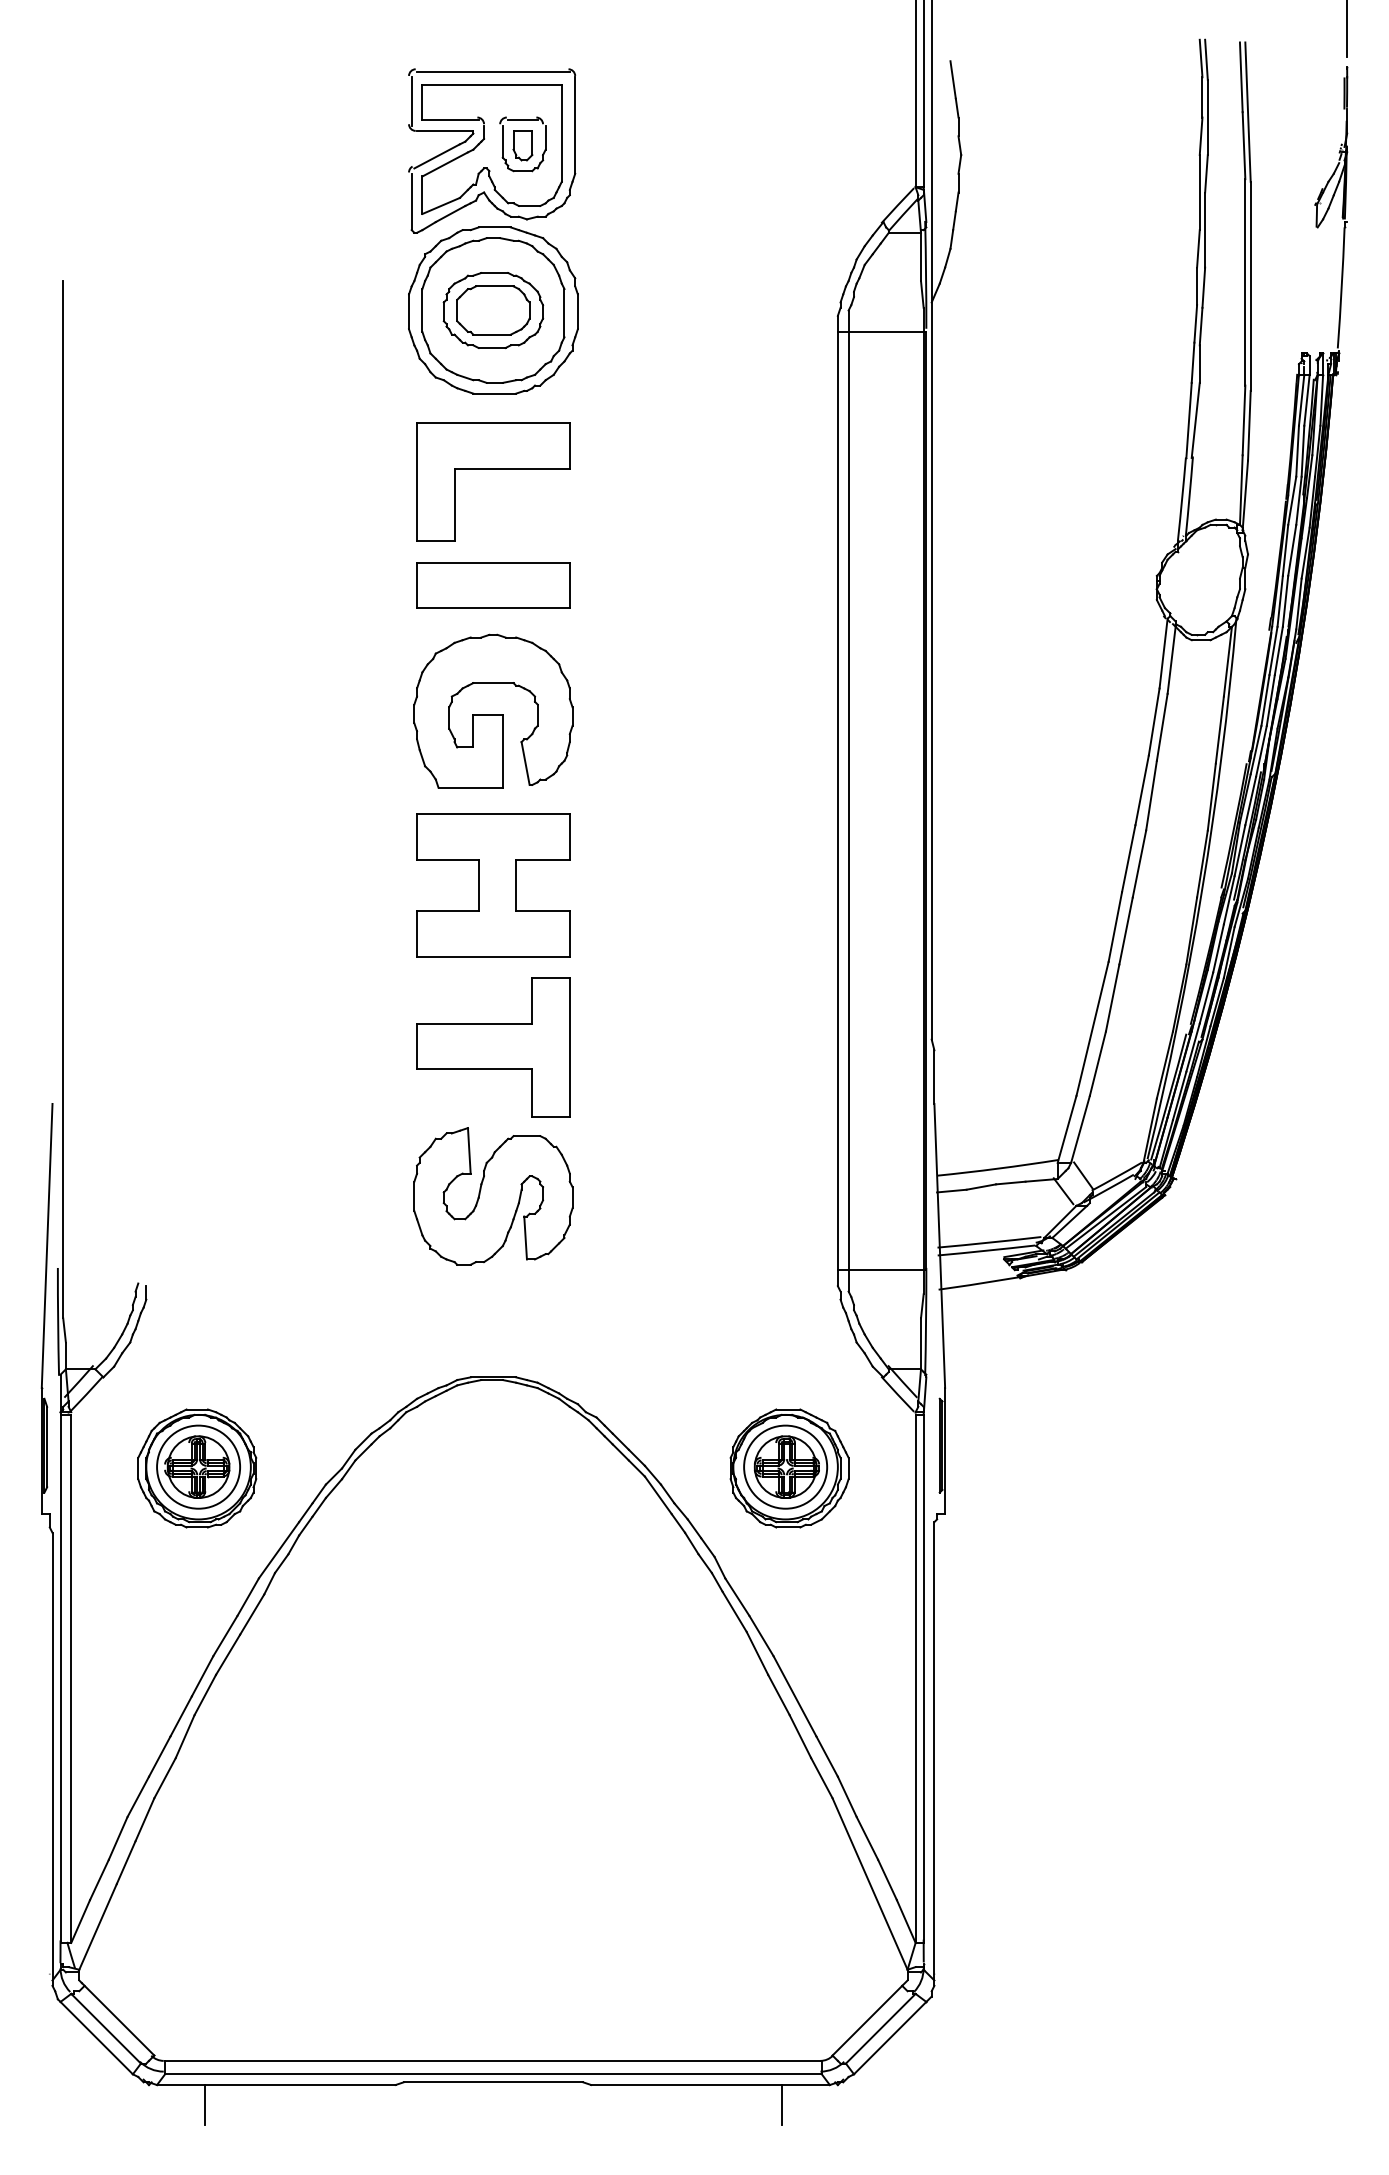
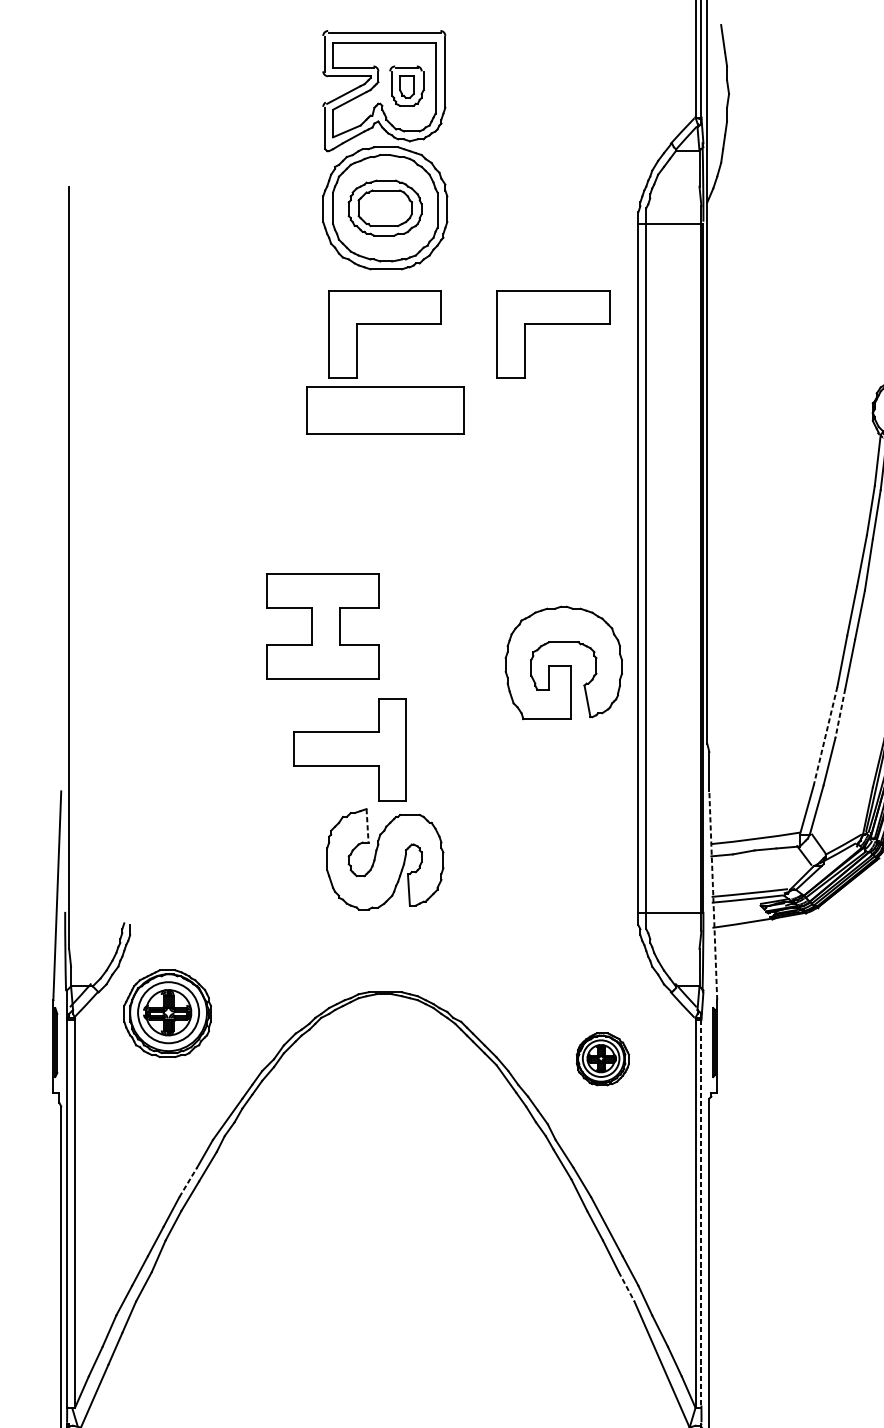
part: (722, 469) -> (553, 325), added
part: (493, 585) -> (385, 410), size x1.4
part: (493, 710) -> (563, 662), moved
part: (493, 885) -> (322, 626), moved
line: (1112, 998) -> (840, 713), solid -> dashed
line: (1092, 1028) -> (825, 735), solid -> dashed
part: (493, 1047) -> (350, 749), moved
line: (469, 1150) -> (367, 825), solid -> dashed
line: (939, 1245) -> (713, 895), solid -> dashed
part: (197, 1468) -> (167, 1013), moved
part: (789, 1468) -> (602, 1059), size x0.6
line: (225, 1635) -> (188, 1181), solid -> dashed
line: (923, 1679) -> (701, 1214), solid -> dashed
line: (821, 1778) -> (626, 1287), solid -> dashed

